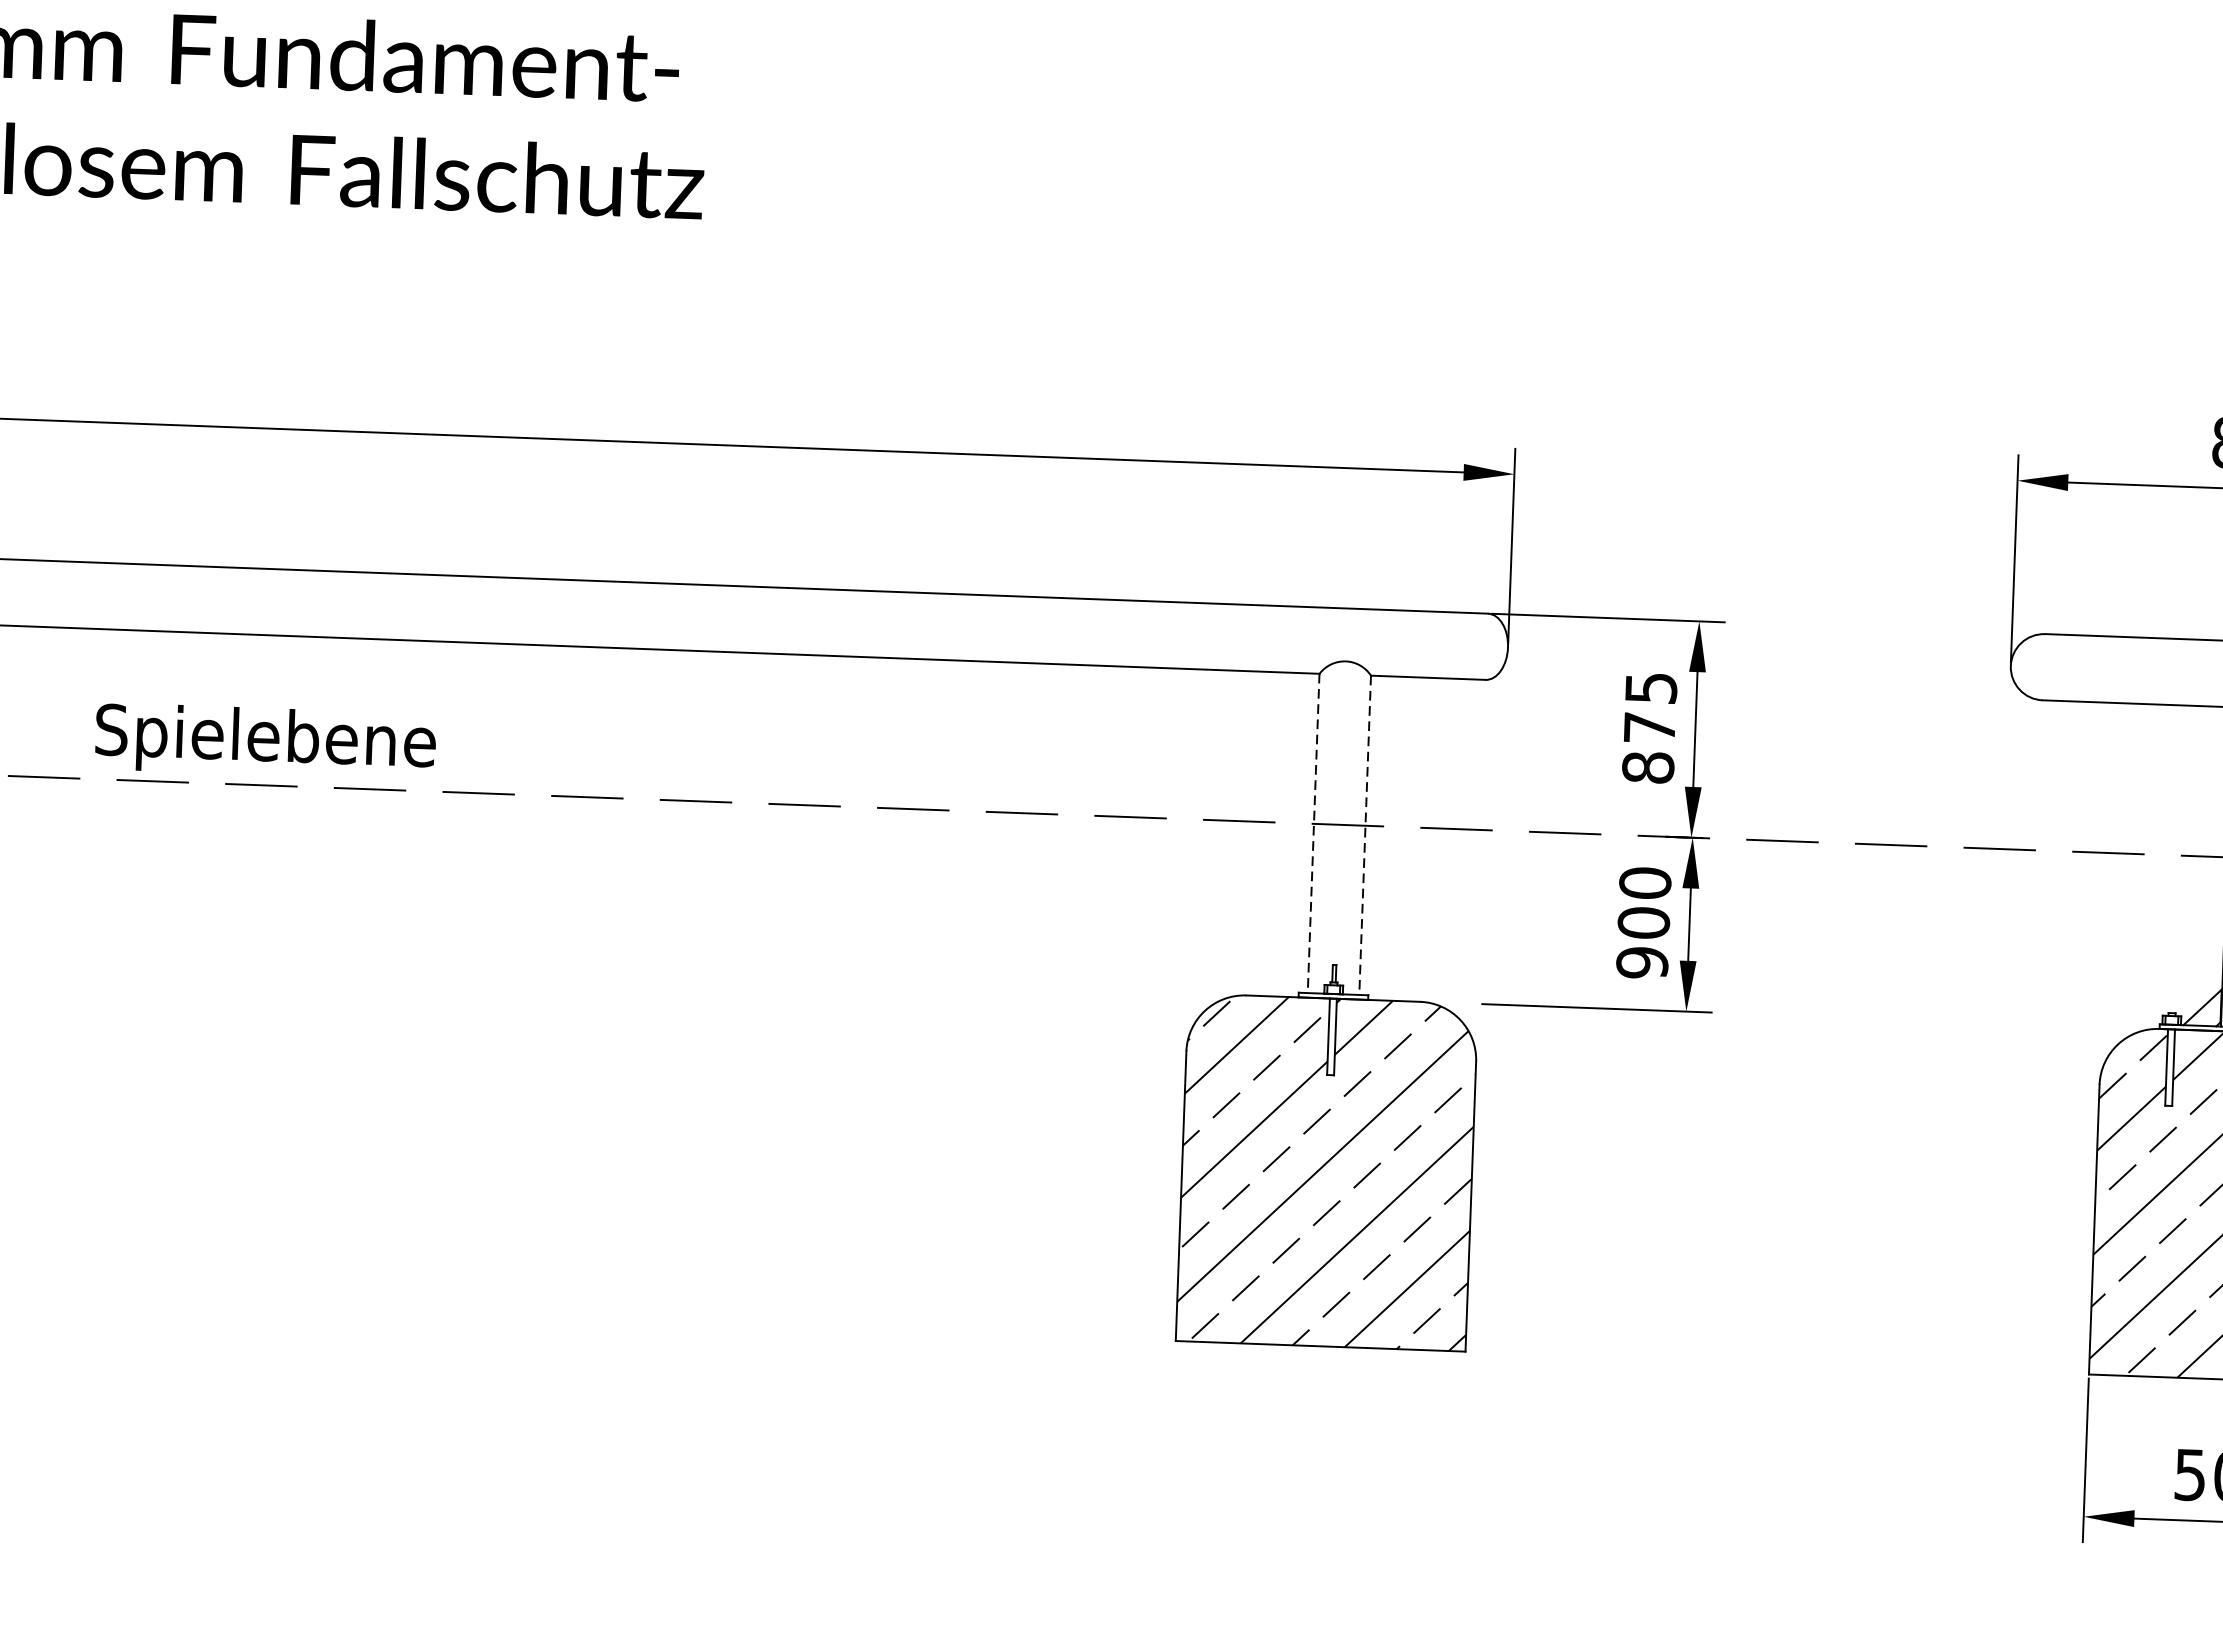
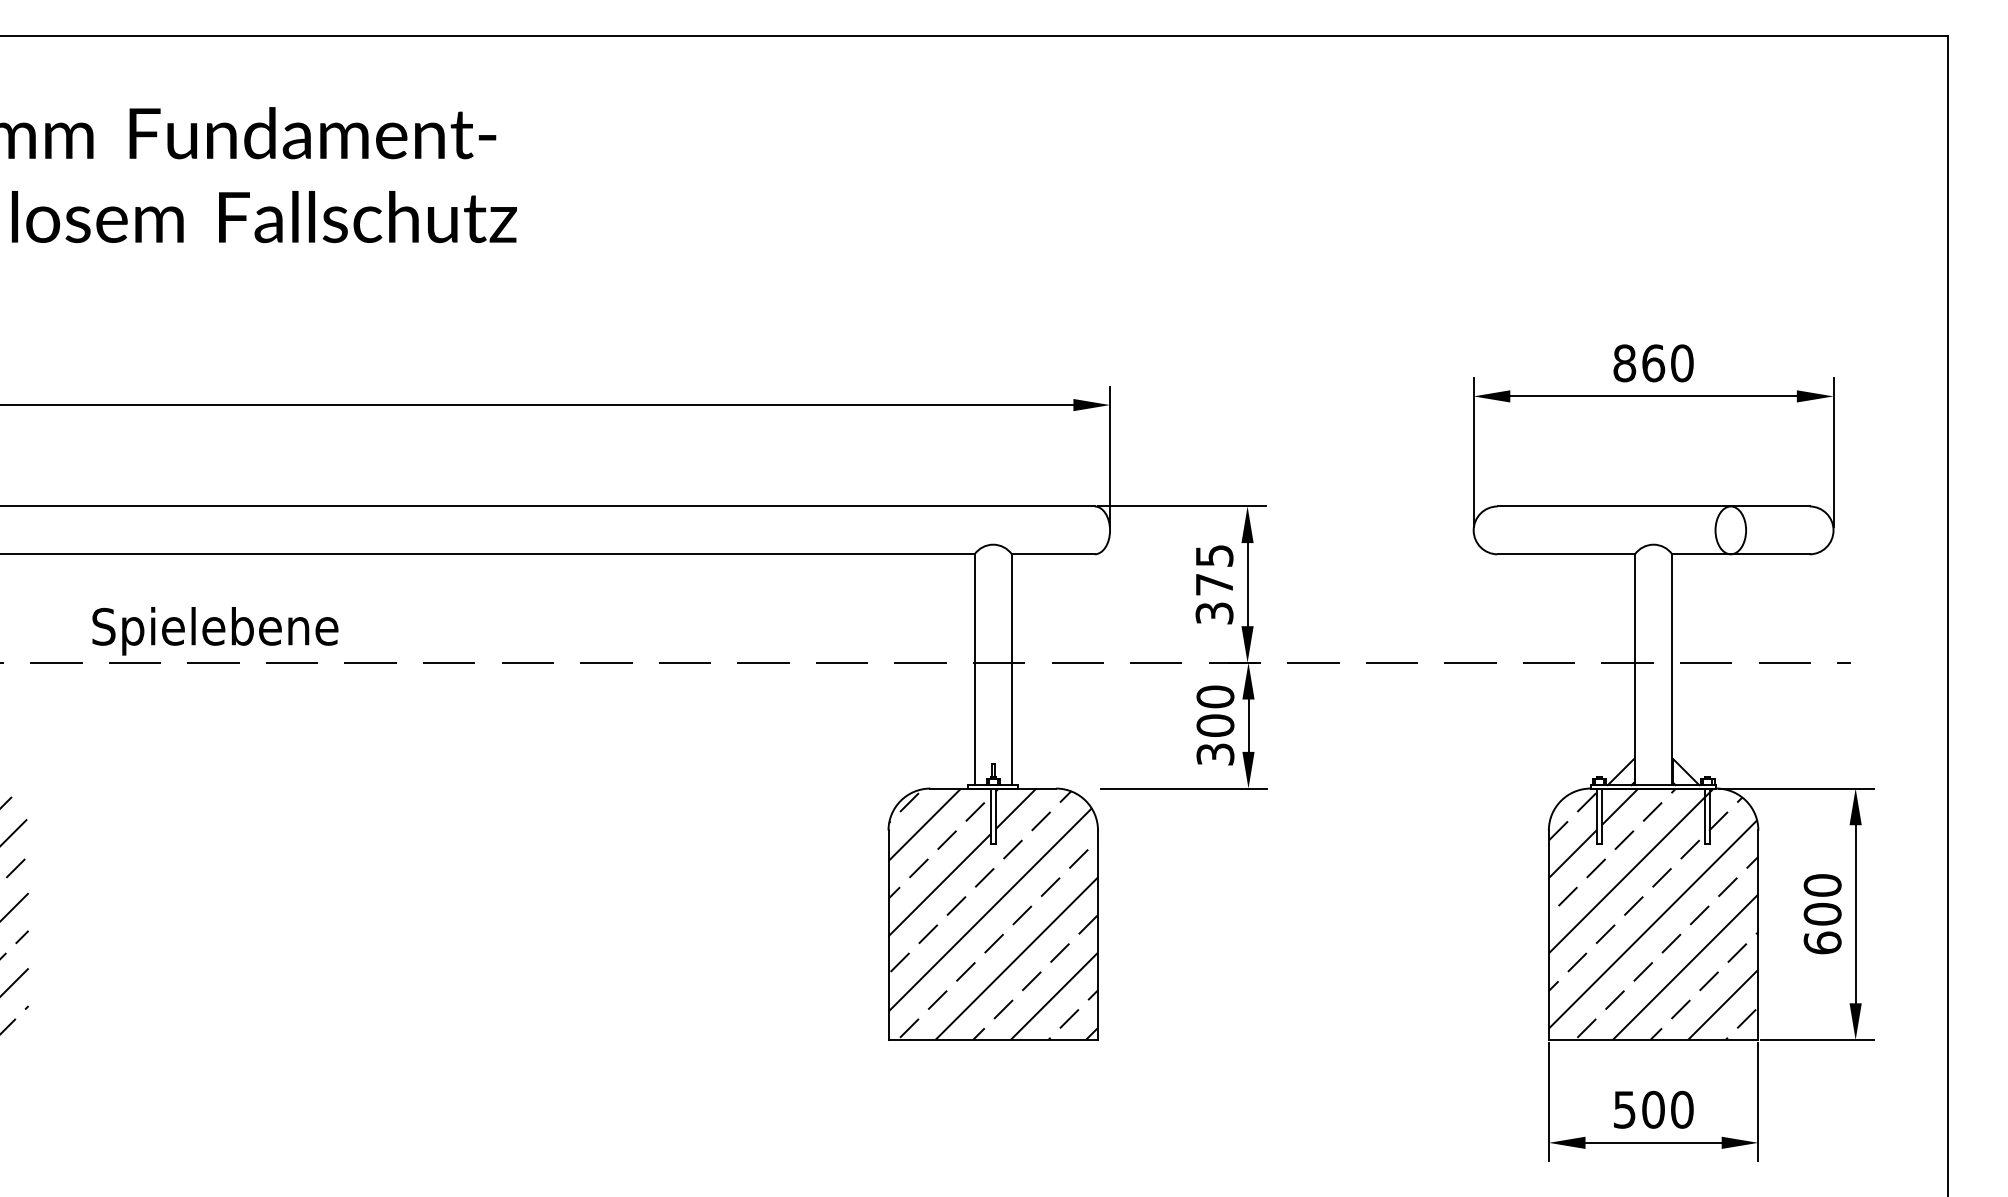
text: (1648, 767) -> (1214, 613), 875 -> 375
line: (1313, 834) -> (974, 670), dashed -> solid
line: (1364, 836) -> (1011, 670), dashed -> solid
text: (1642, 962) -> (1215, 754), 900 -> 300

